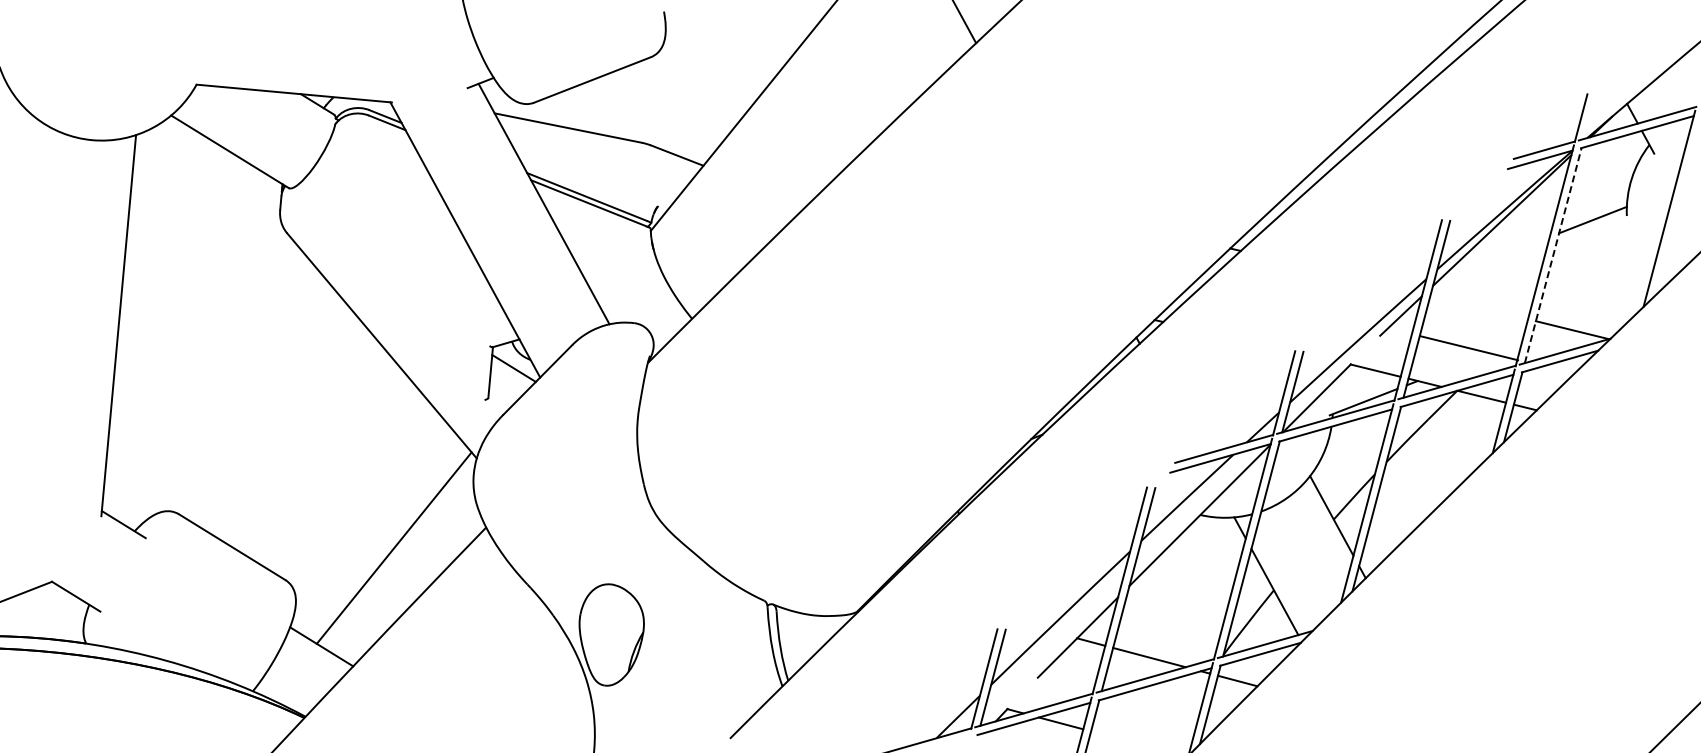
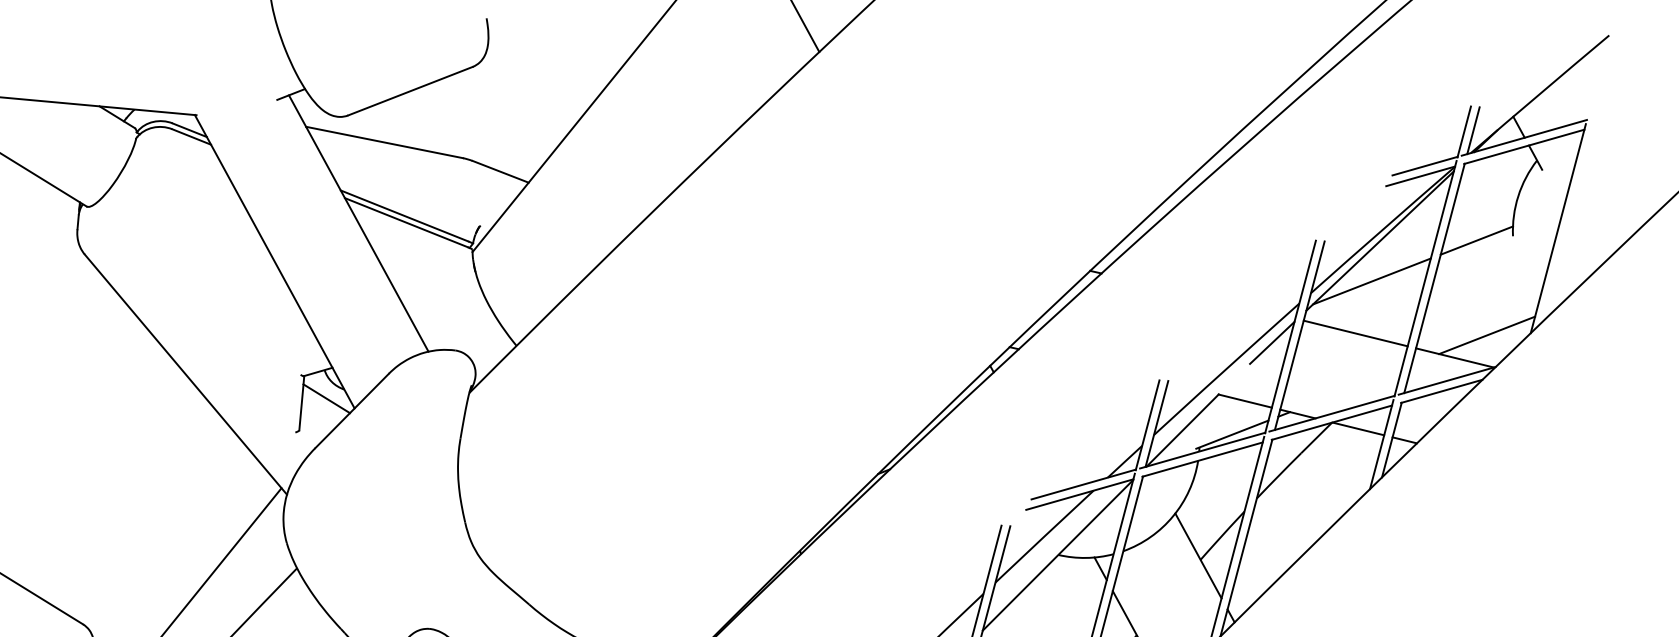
line: (1589, 116) -> (1473, 130), added
line: (1553, 255) -> (1434, 278), dashed -> solid
line: (1494, 258) -> (1371, 281), added
line: (1602, 308) -> (1487, 334), added
line: (1469, 348) -> (1355, 333), moved

